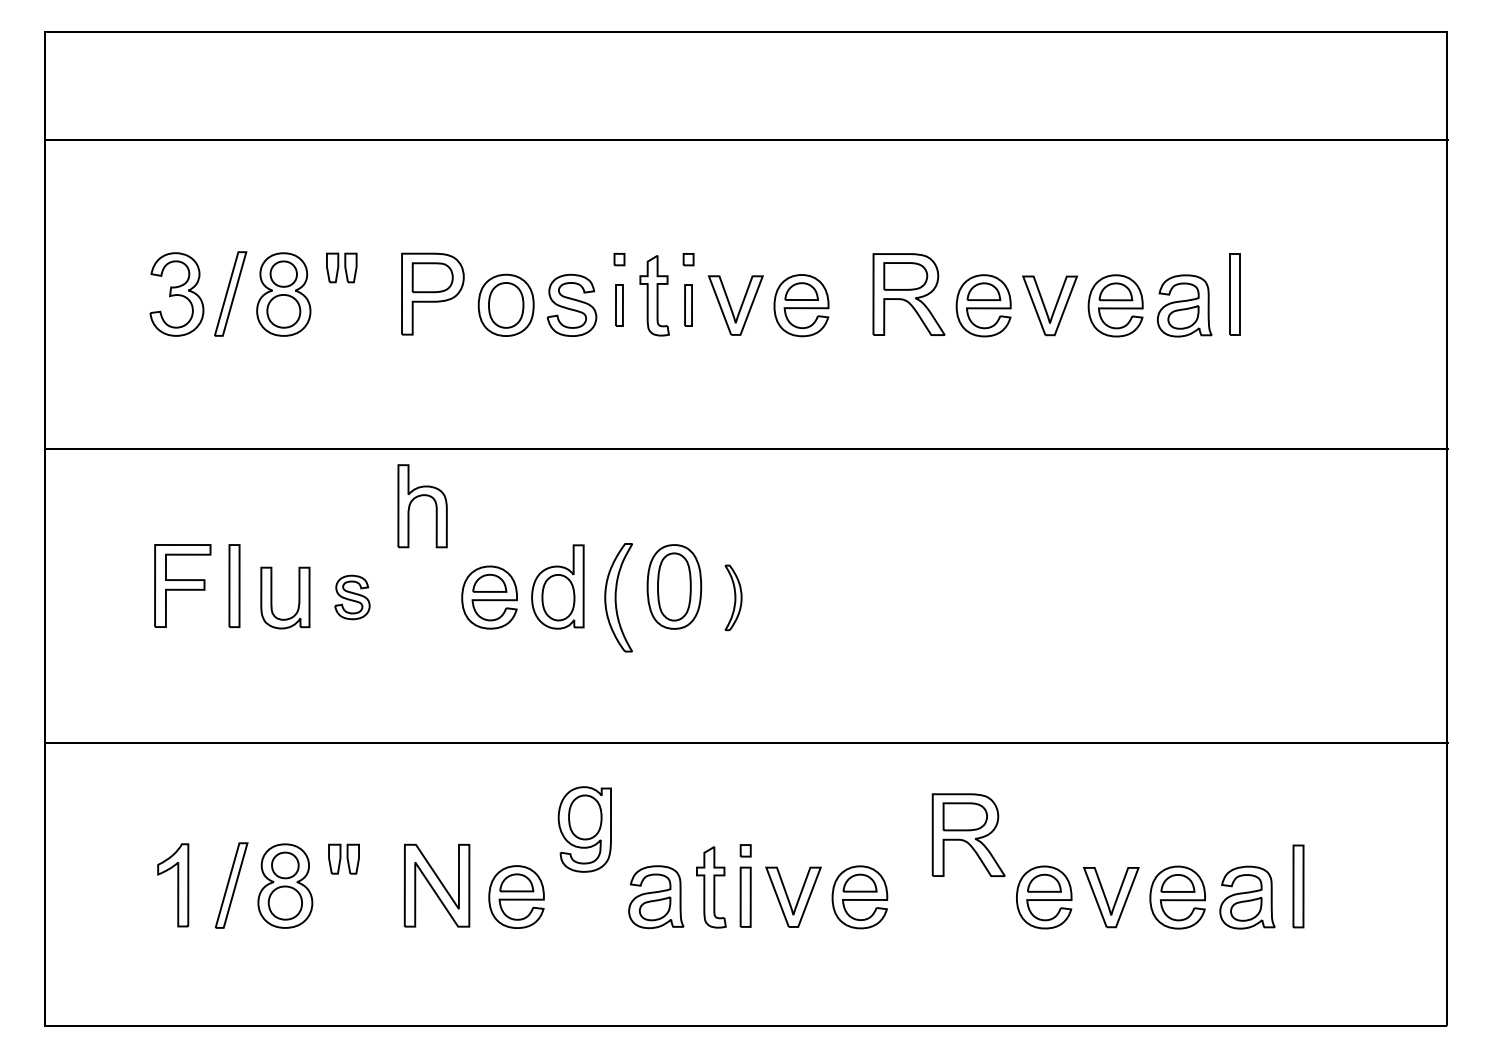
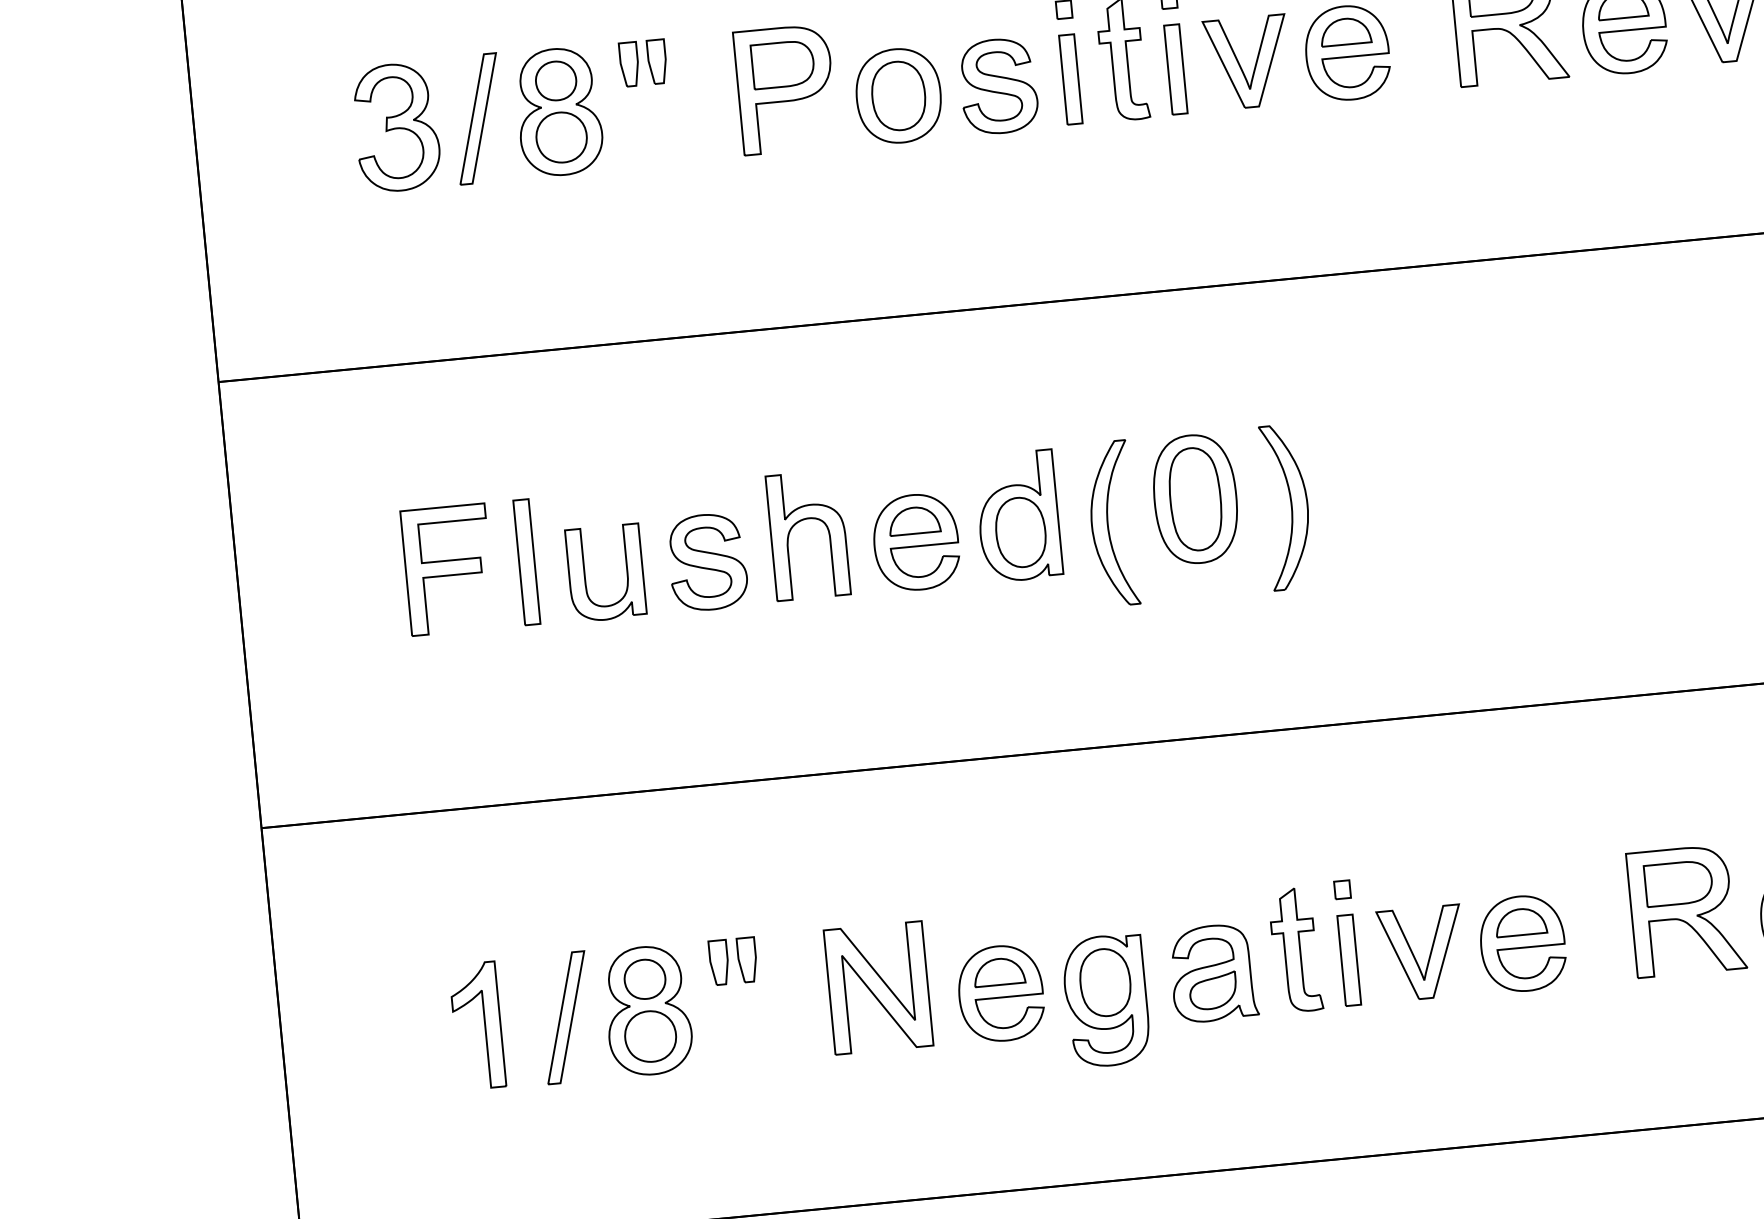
part: (619, 305) -> (1070, 79), size x1.43
part: (688, 305) -> (1175, 69), size x1.43
part: (418, 497) -> (800, 522), moved
part: (352, 597) -> (707, 562), size x1.43
part: (733, 597) -> (1286, 506), size x1.67
part: (584, 829) -> (1105, 1000), moved
part: (968, 834) -> (1686, 909), moved

